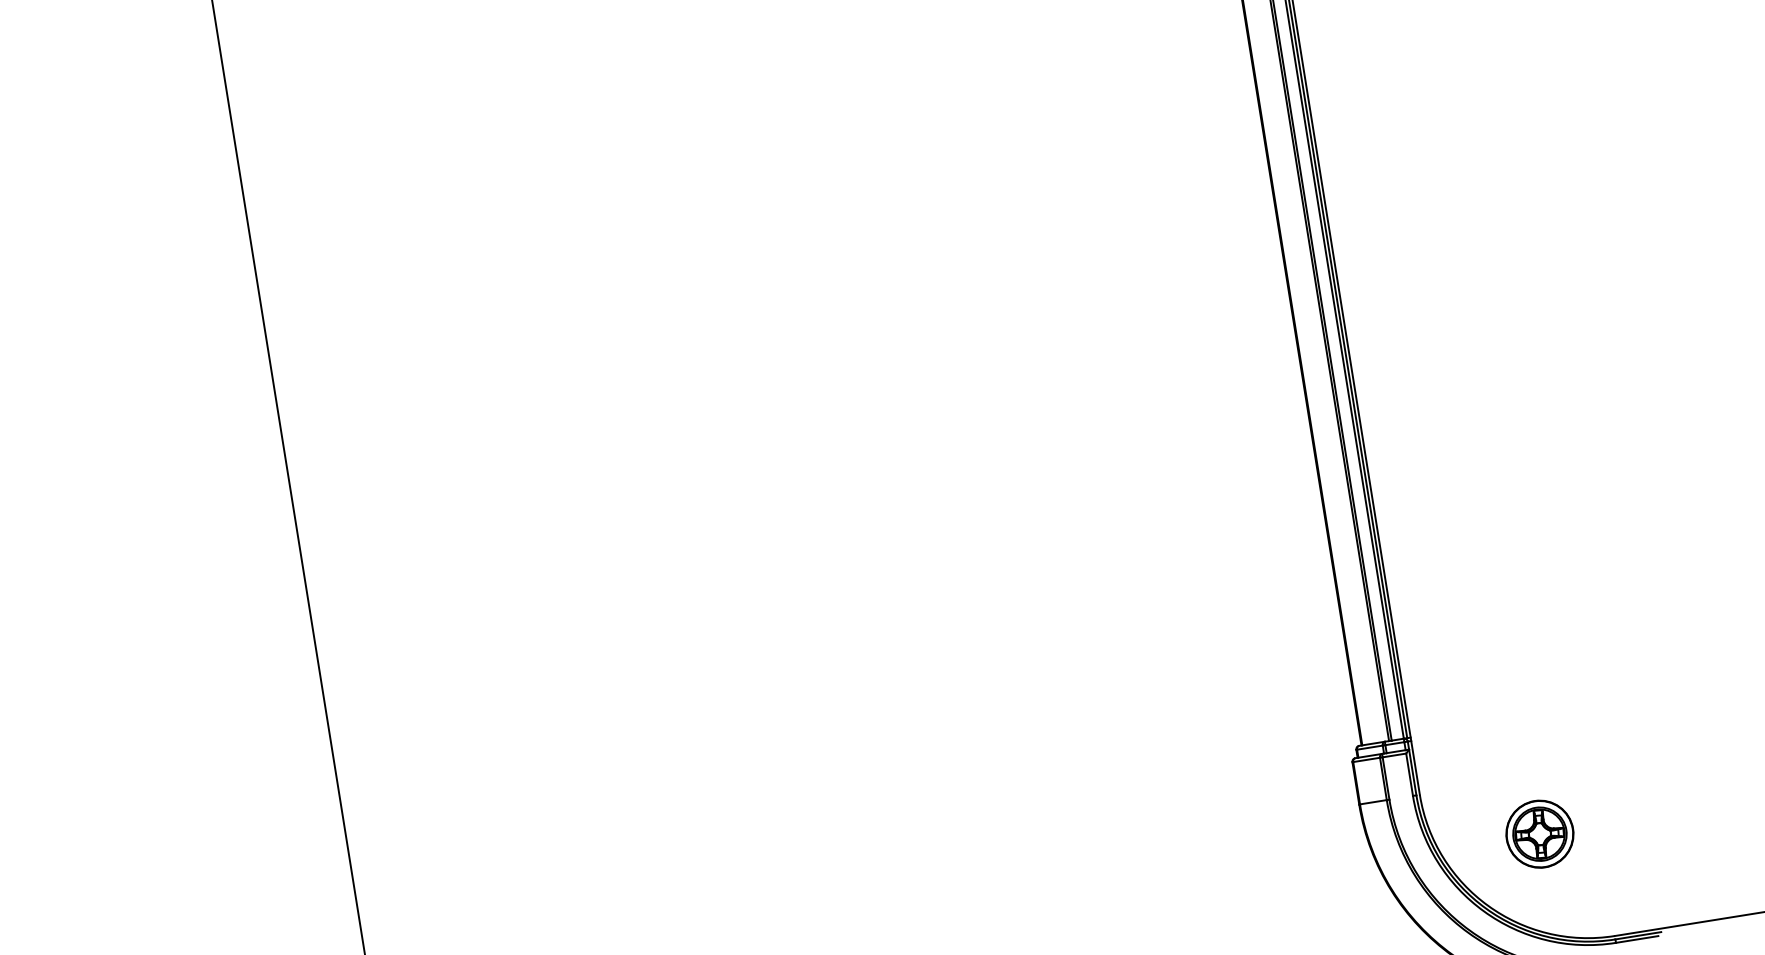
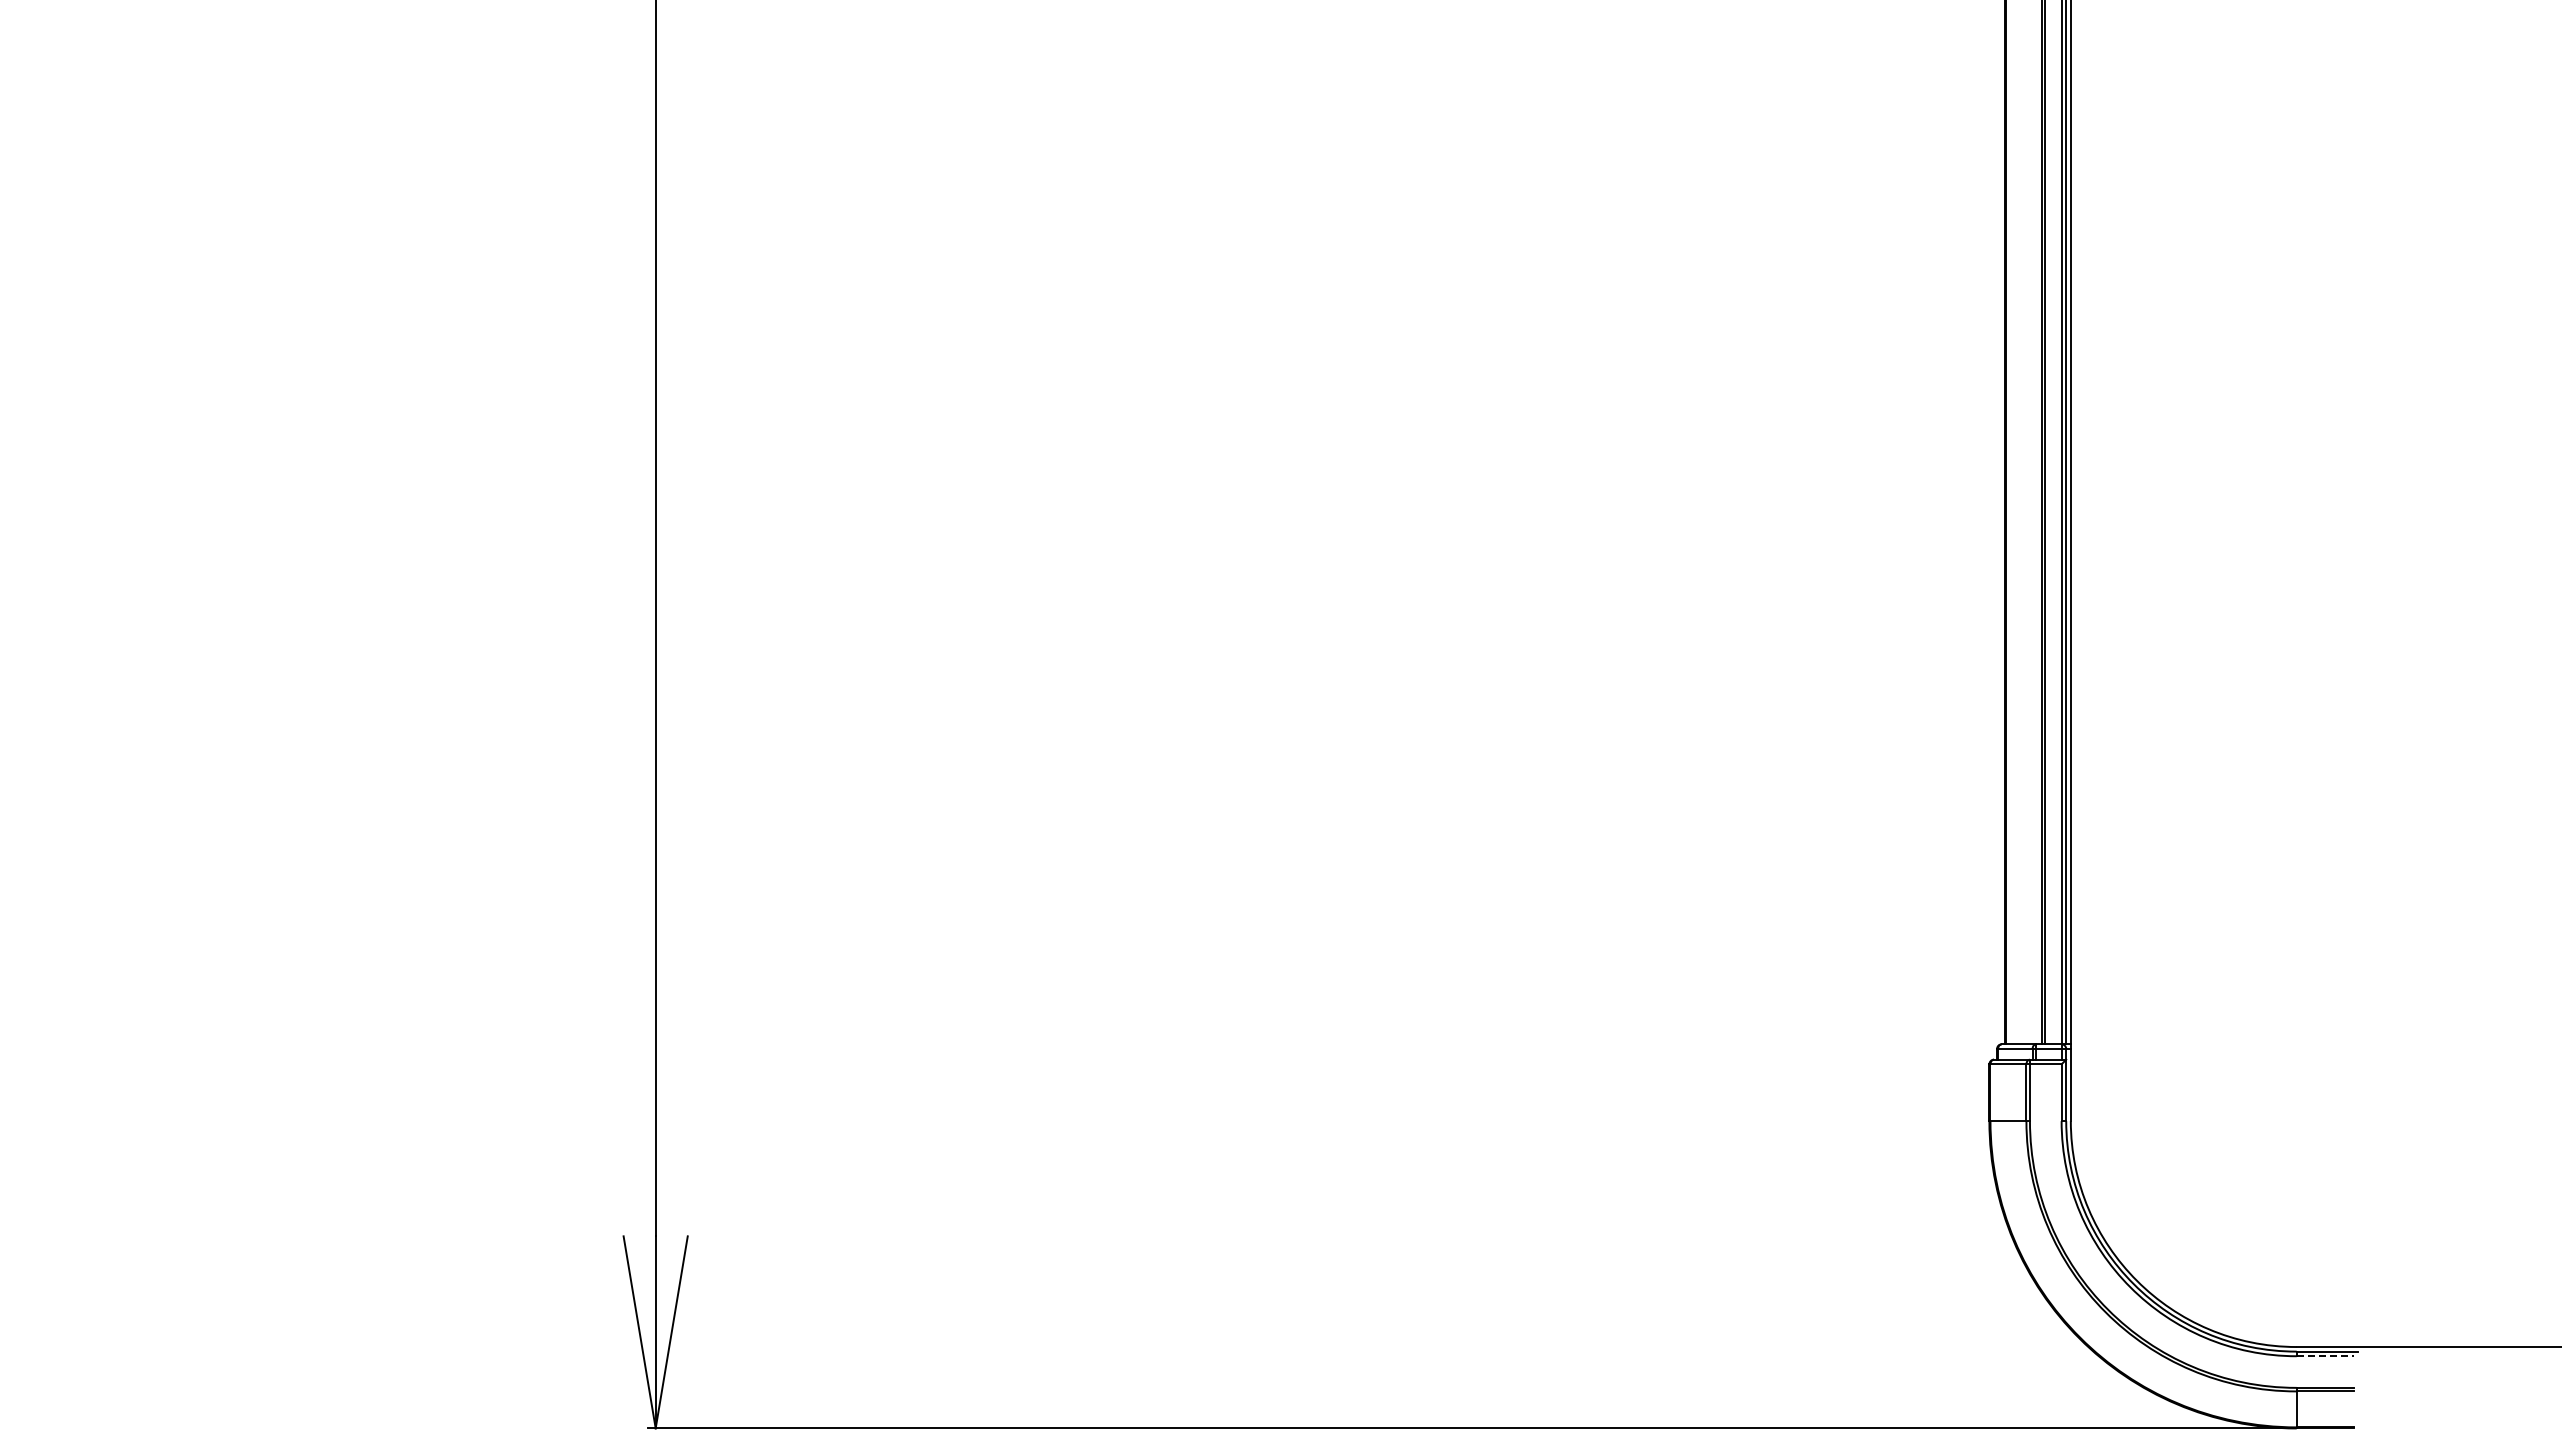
part: (1539, 833) -> (2219, 1197), removed
line: (1637, 939) -> (2325, 1356), solid -> dashed

